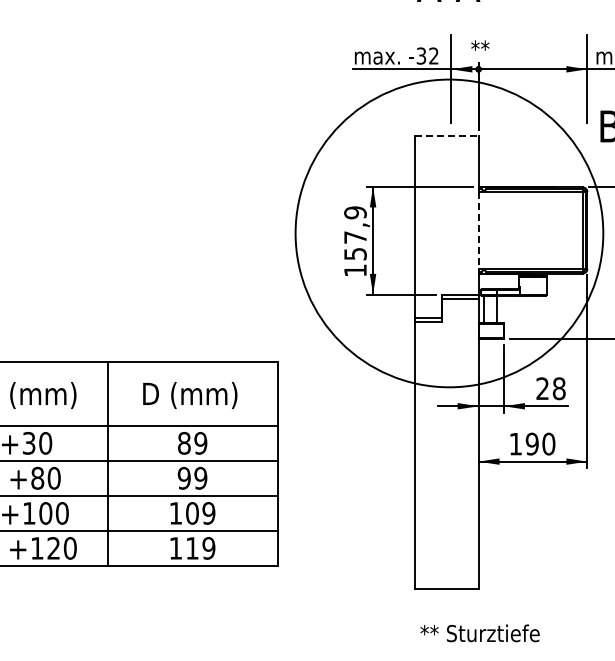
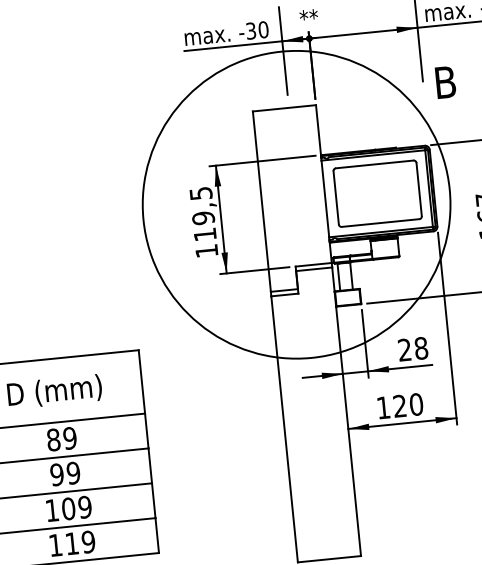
text: (433, 55) -> (263, 29), 32 -> 30
line: (446, 136) -> (284, 108), dashed -> solid
line: (478, 230) -> (325, 198), dashed -> solid
part: (530, 230) -> (376, 193), added
text: (355, 233) -> (203, 214), 157,9 -> 119,5
text: (531, 443) -> (399, 405), 190 -> 120

